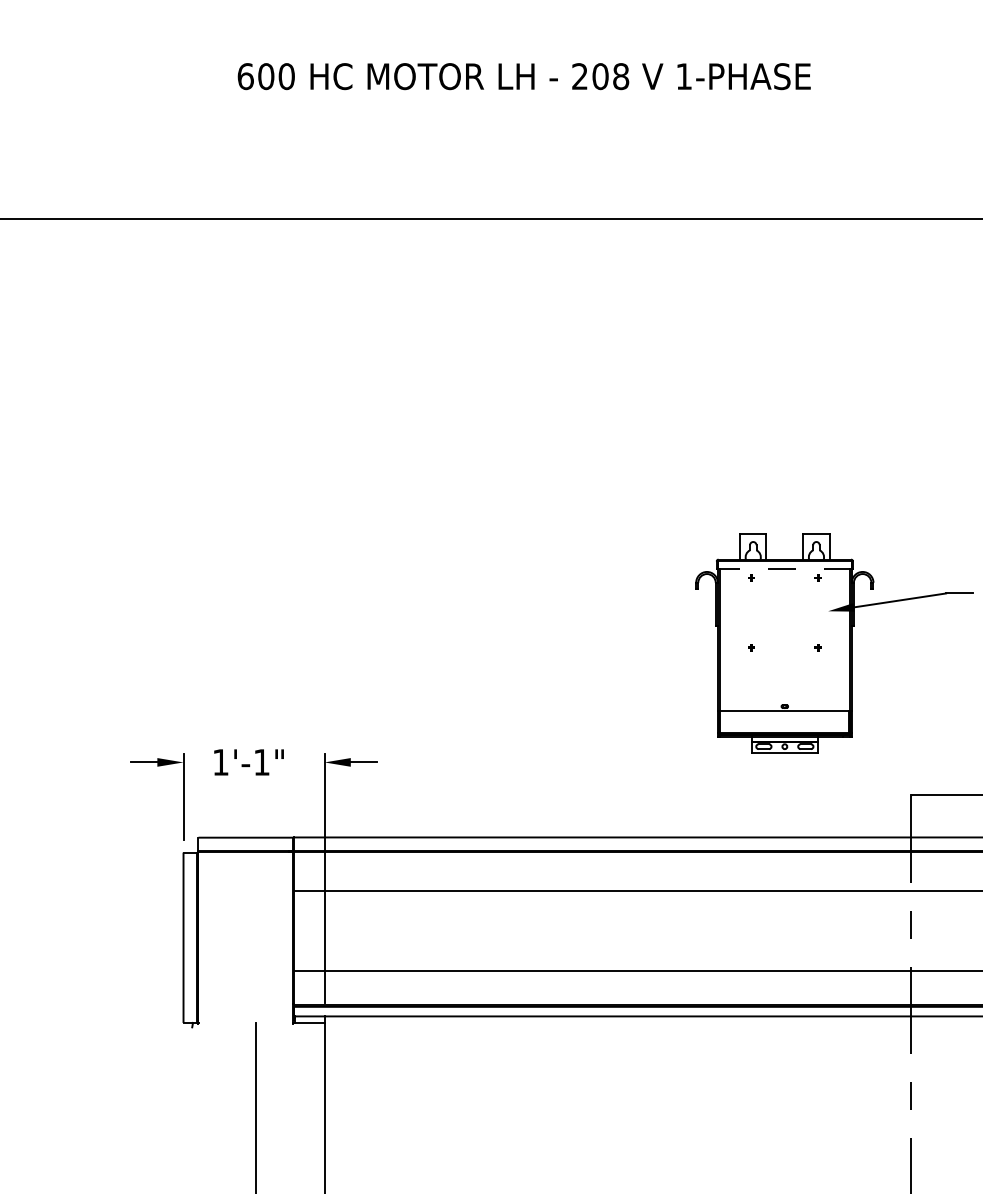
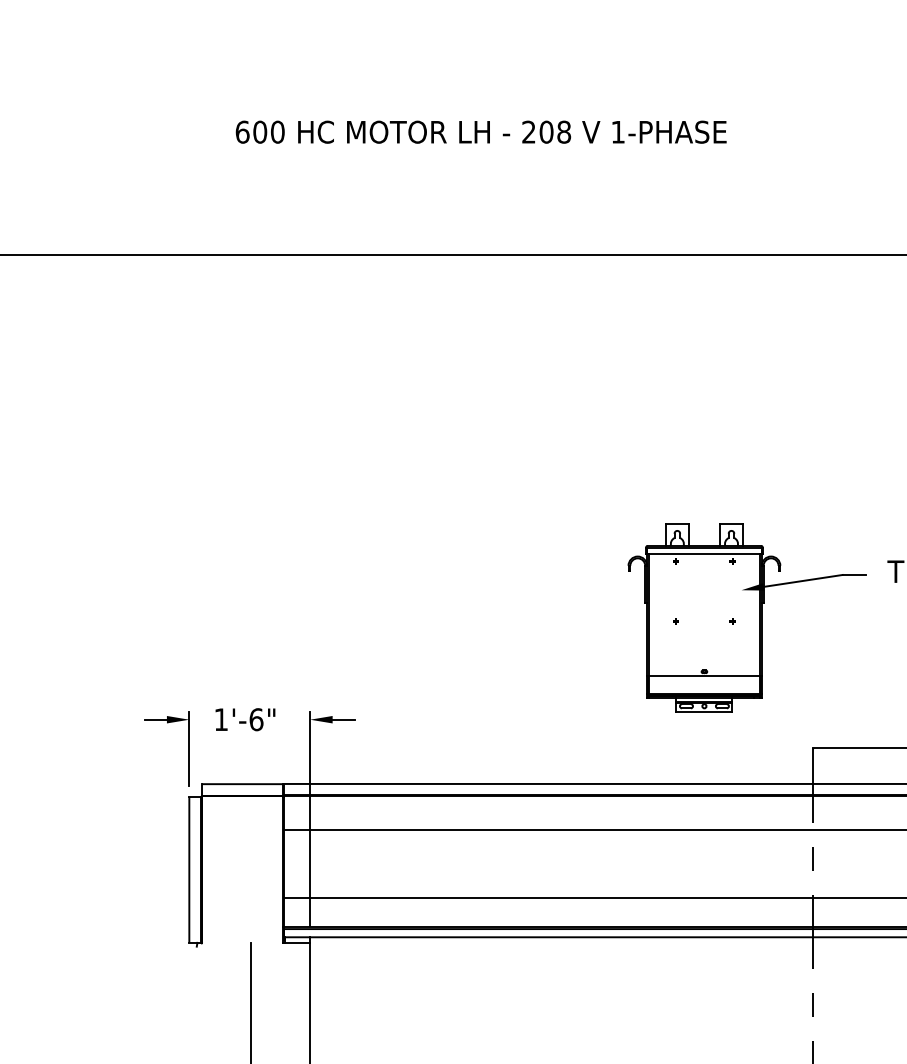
line: (784, 568) -> (704, 553), dashed -> solid
text: (261, 762) -> (256, 719), 1'-1" -> 1'-6"

